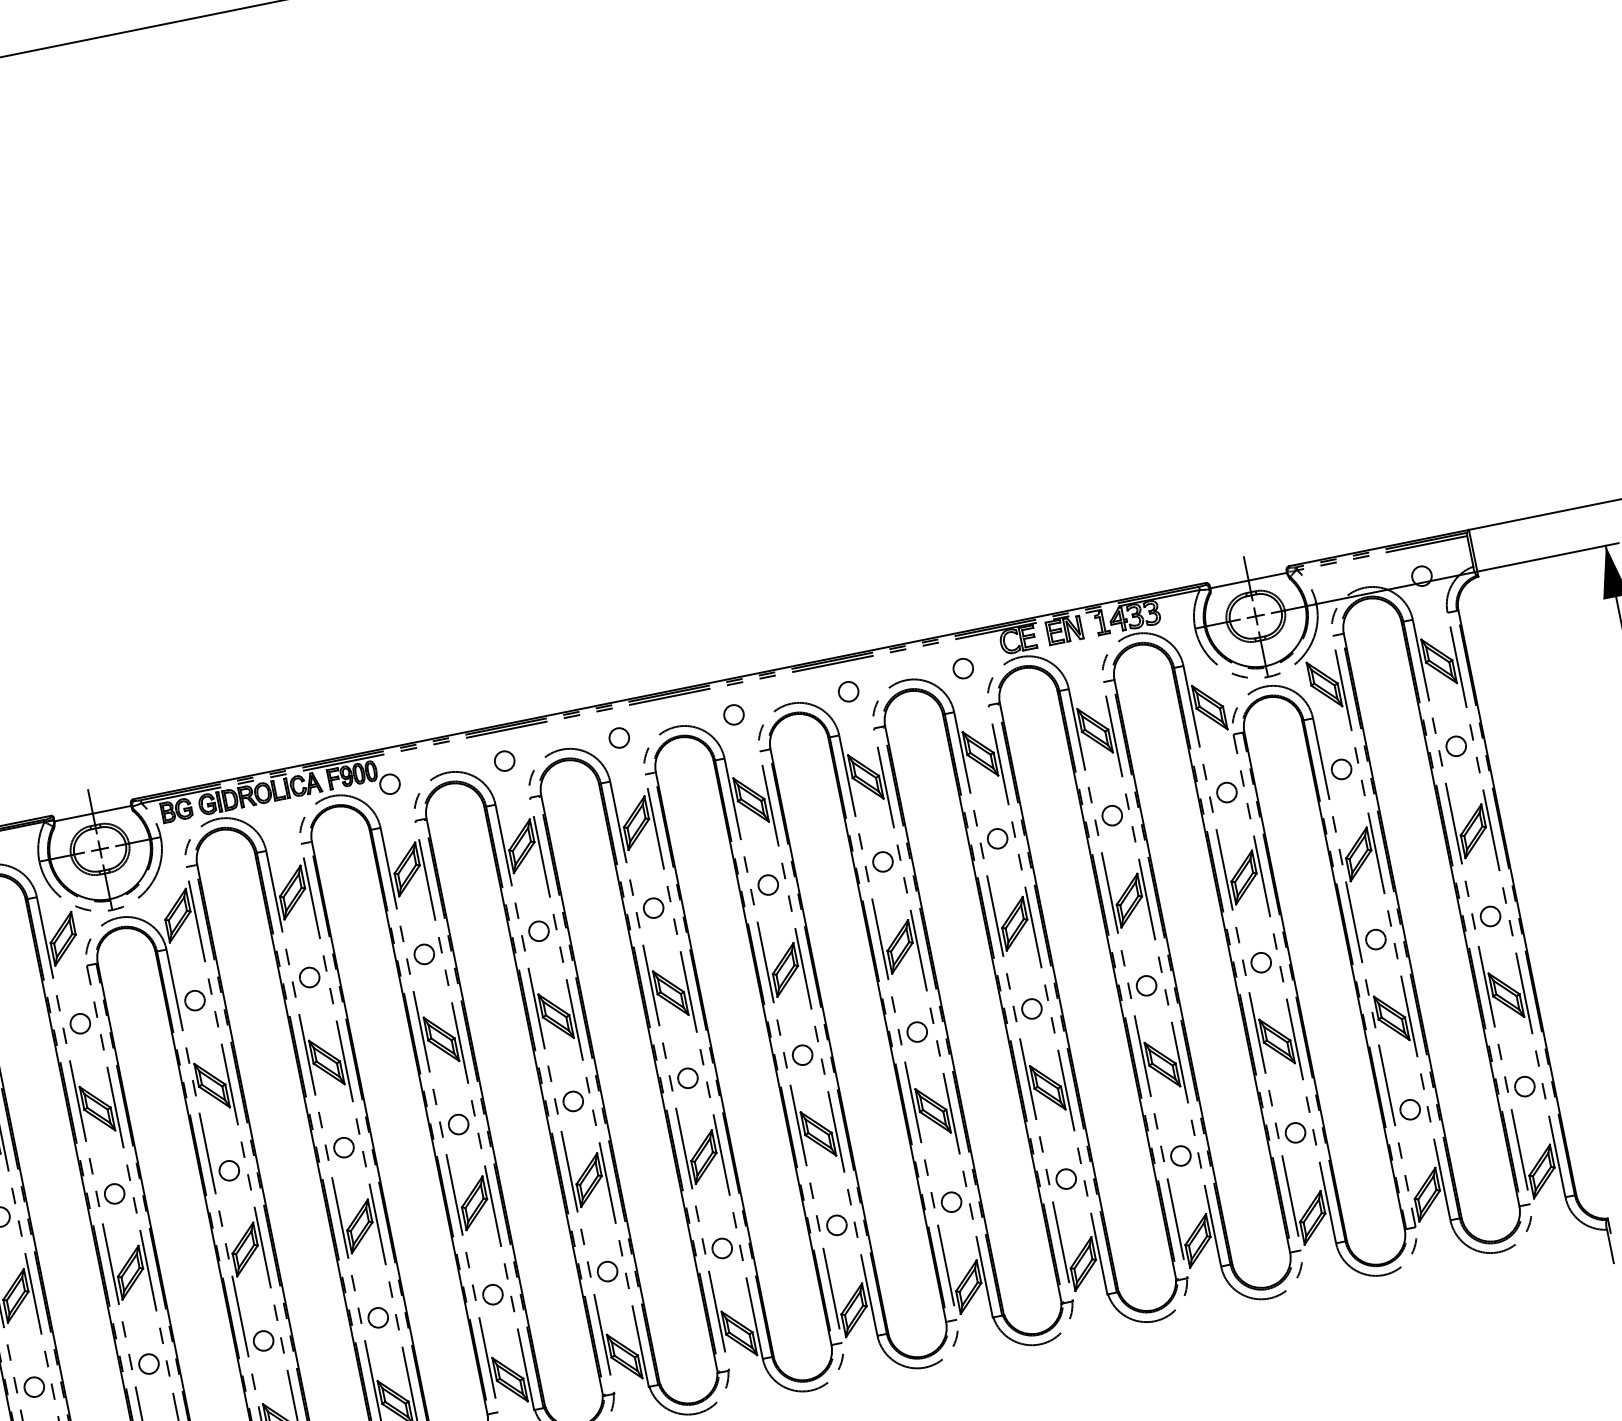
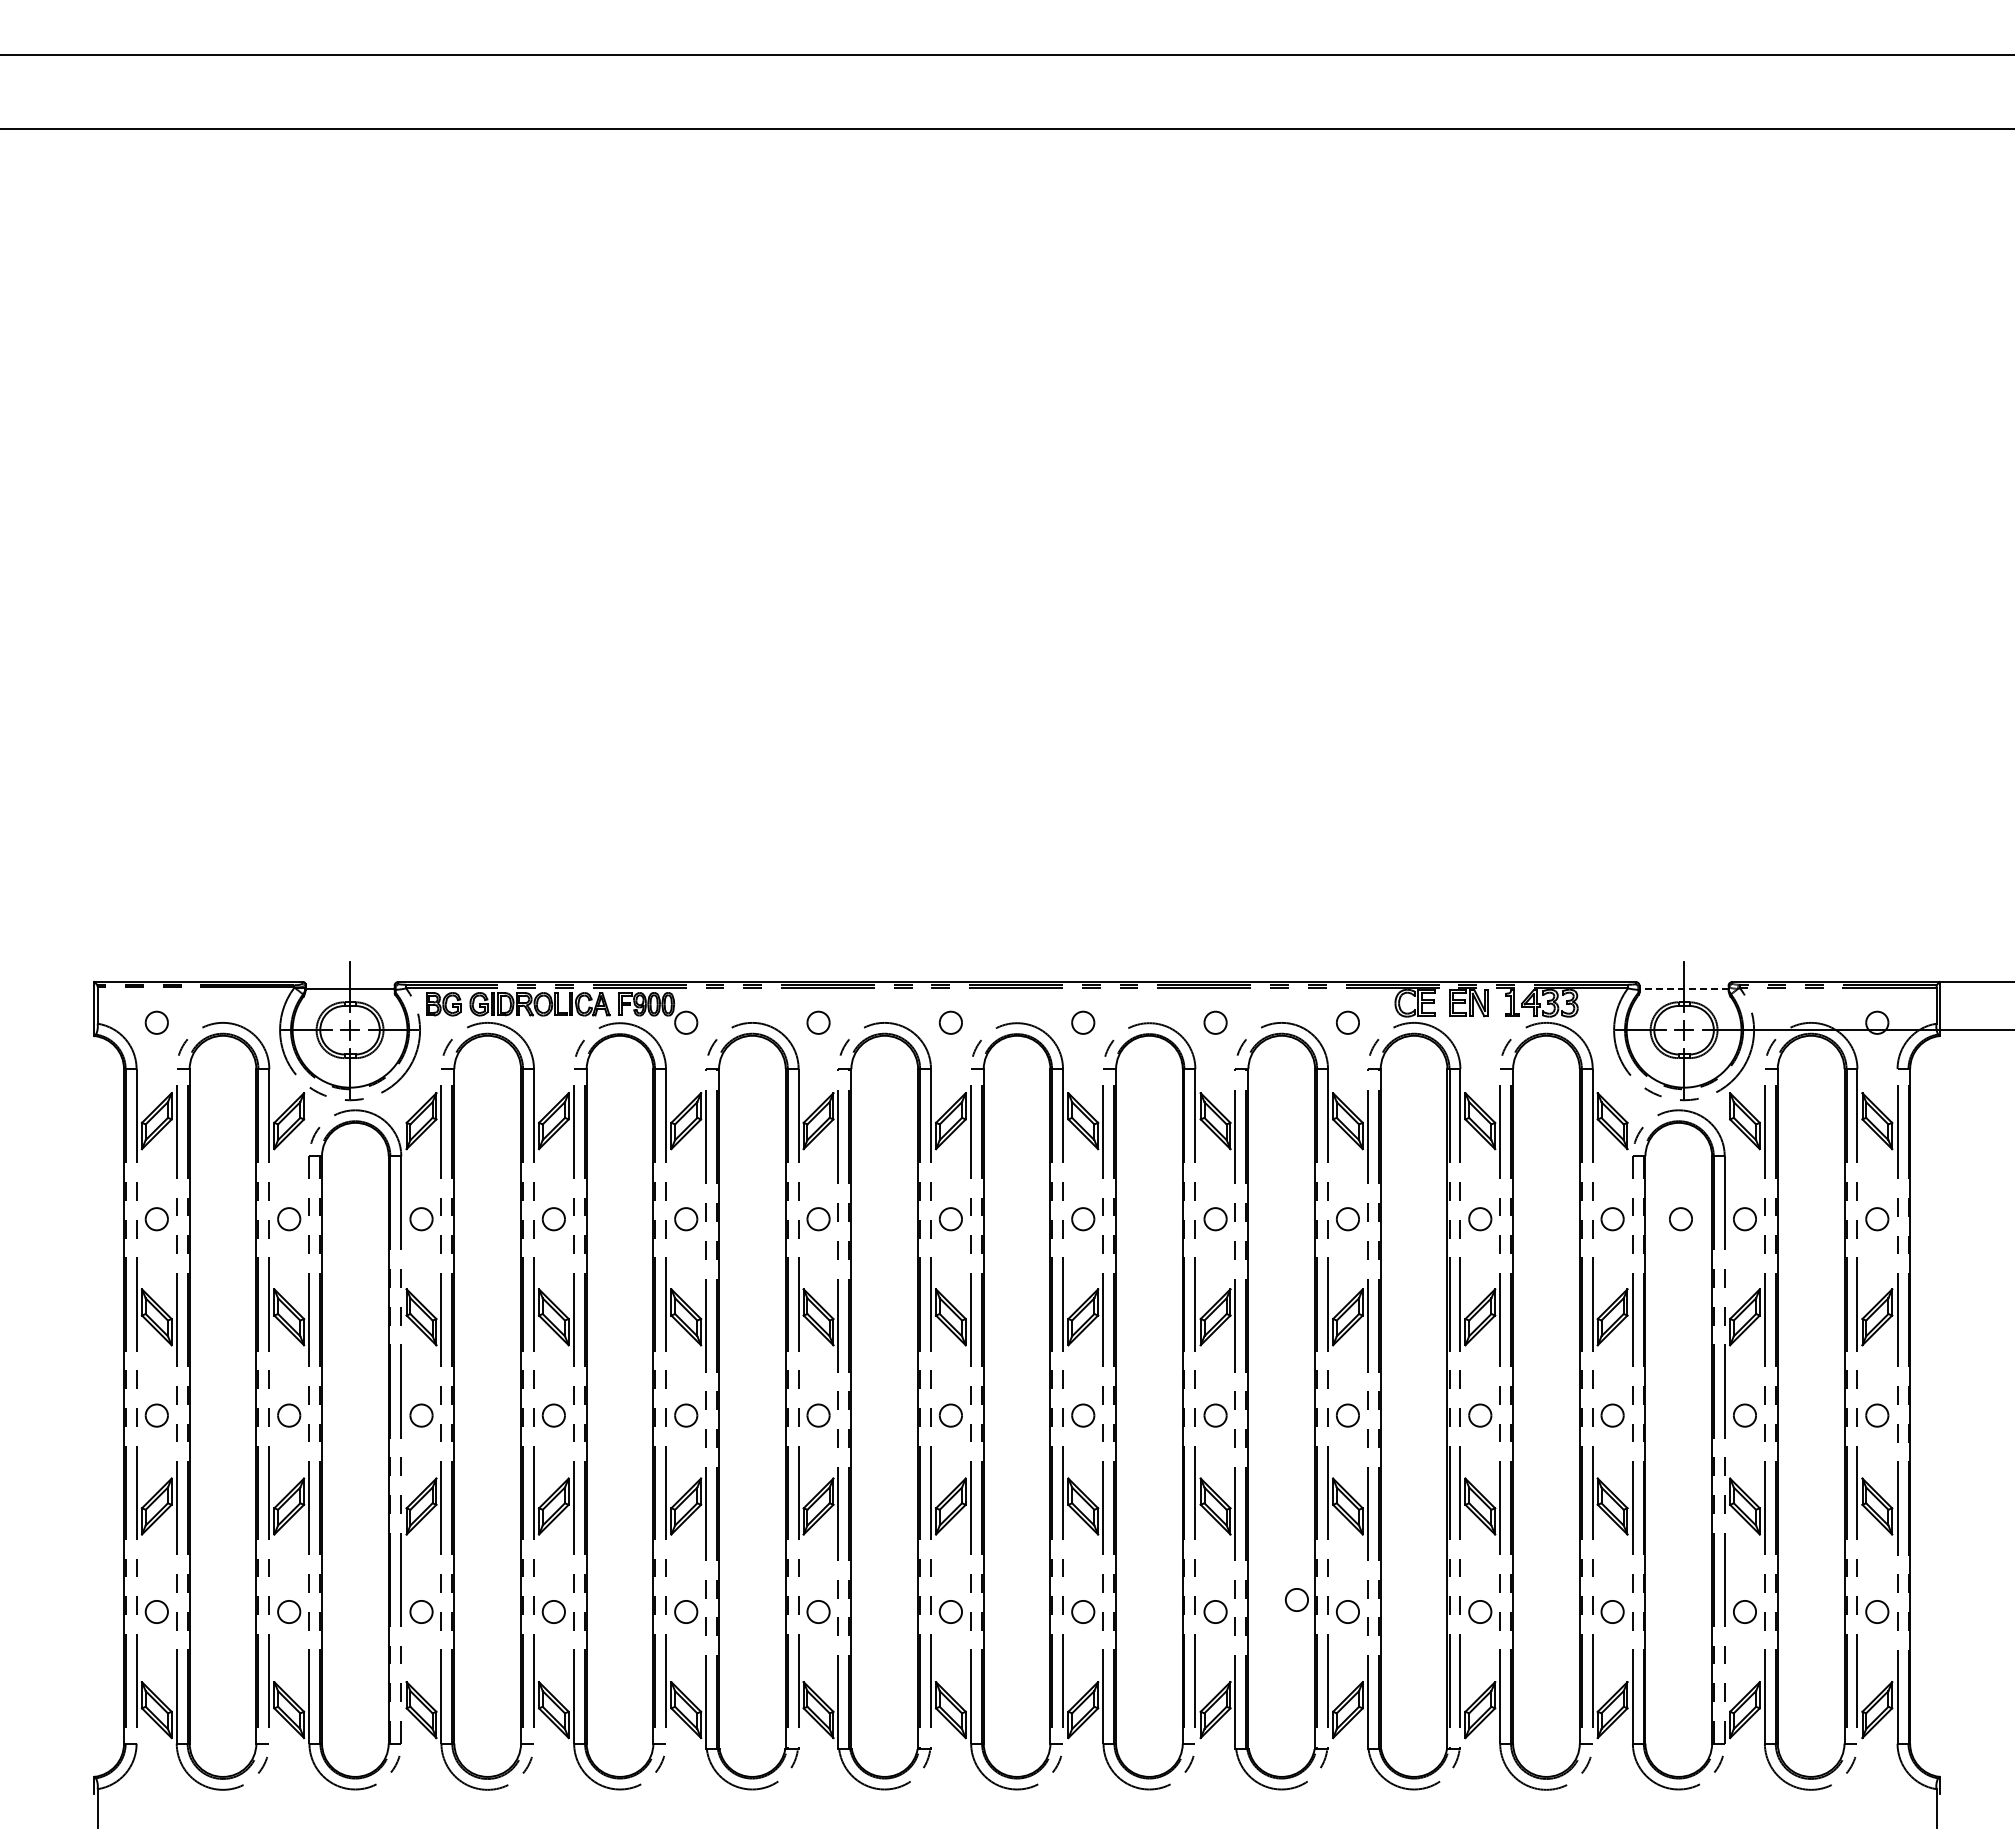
line: (1248, 580) -> (1683, 988), solid -> dashed
part: (1285, 780) -> (1680, 1219), added
part: (1019, 1177) -> (1296, 1599), added

